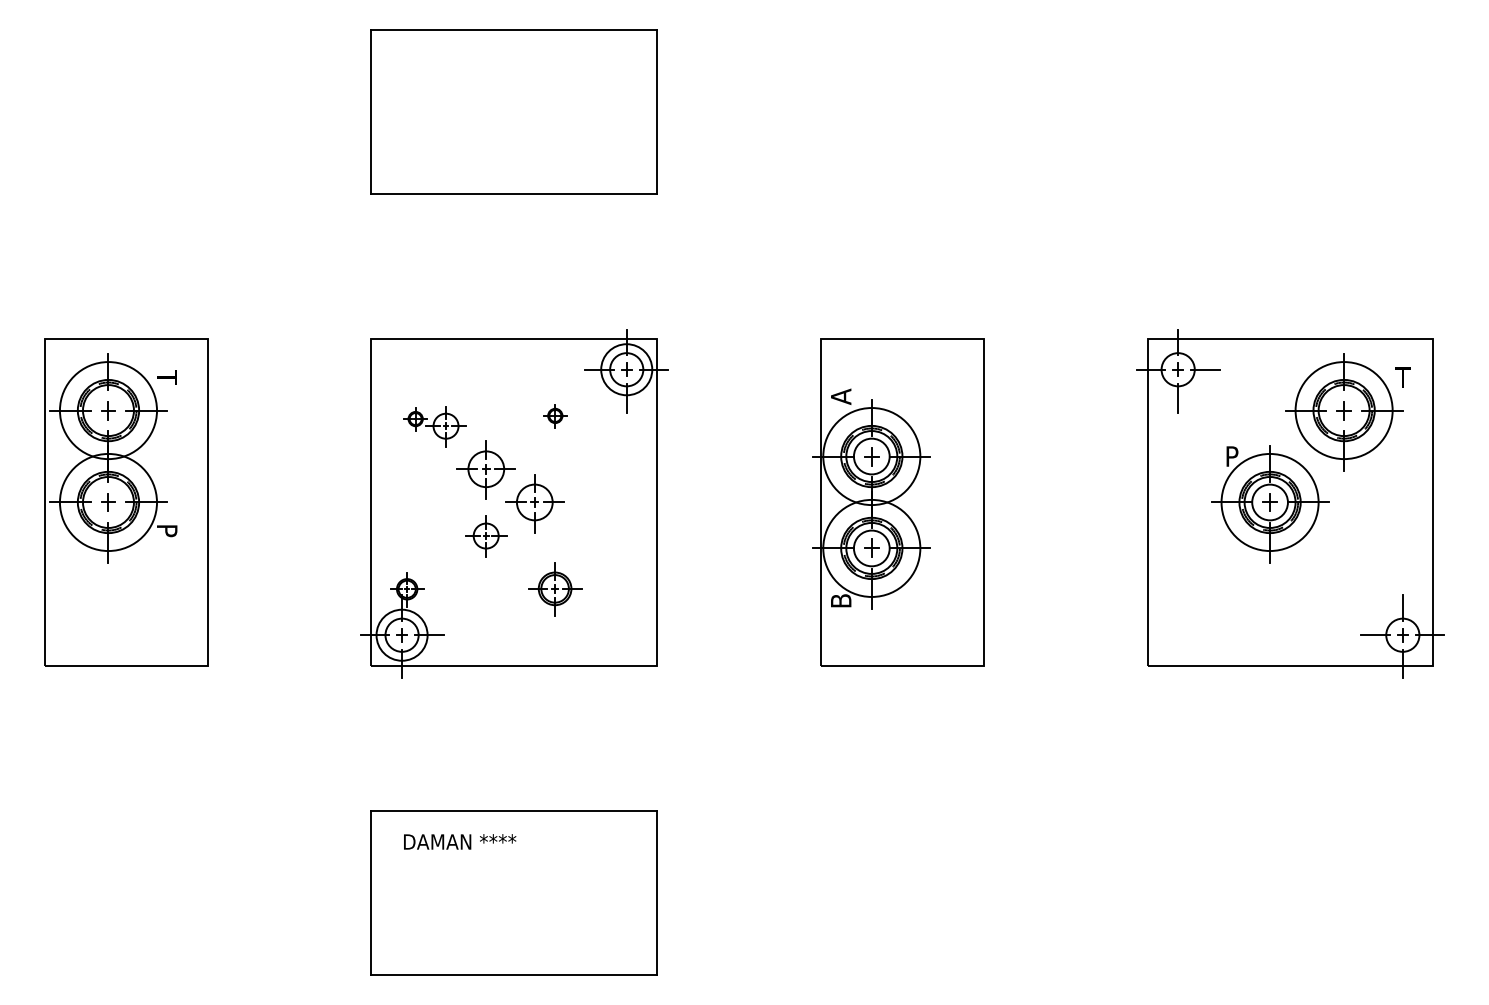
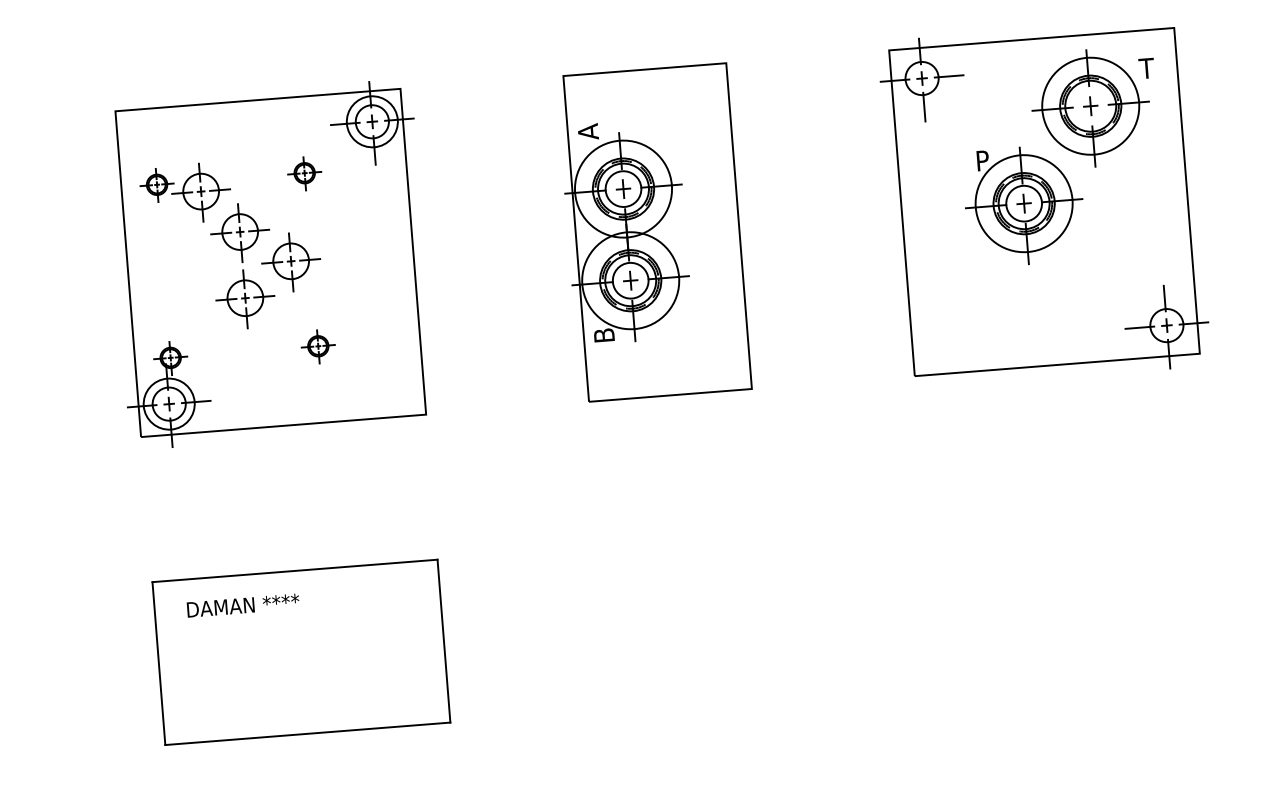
part: (555, 416) -> (305, 174), size x1.43
part: (435, 426) -> (186, 193), size x1.43
part: (485, 536) -> (244, 299), size x1.43
part: (555, 589) -> (318, 346), size x0.62

